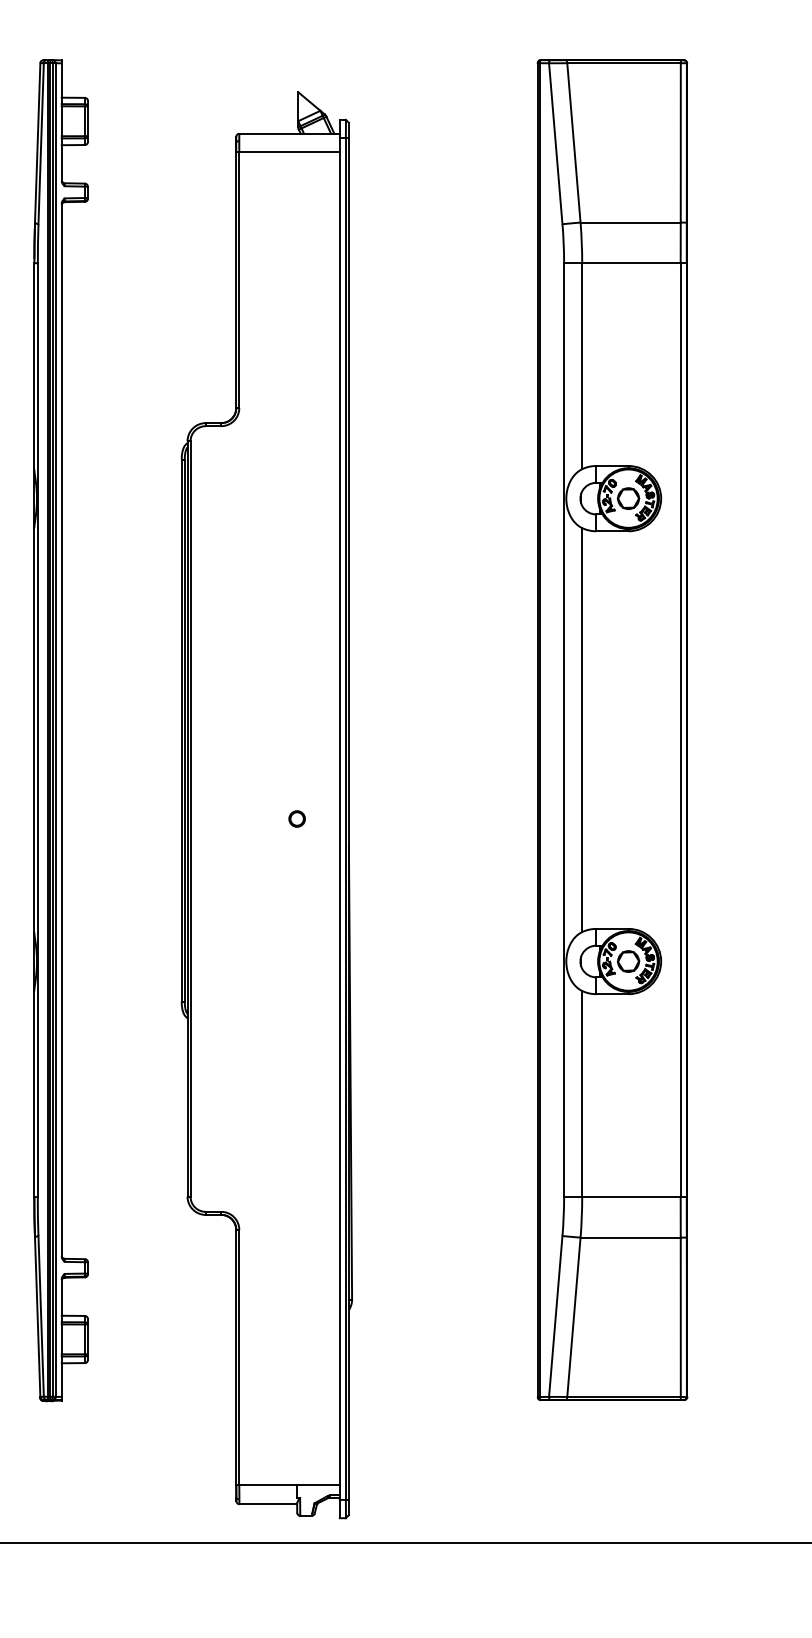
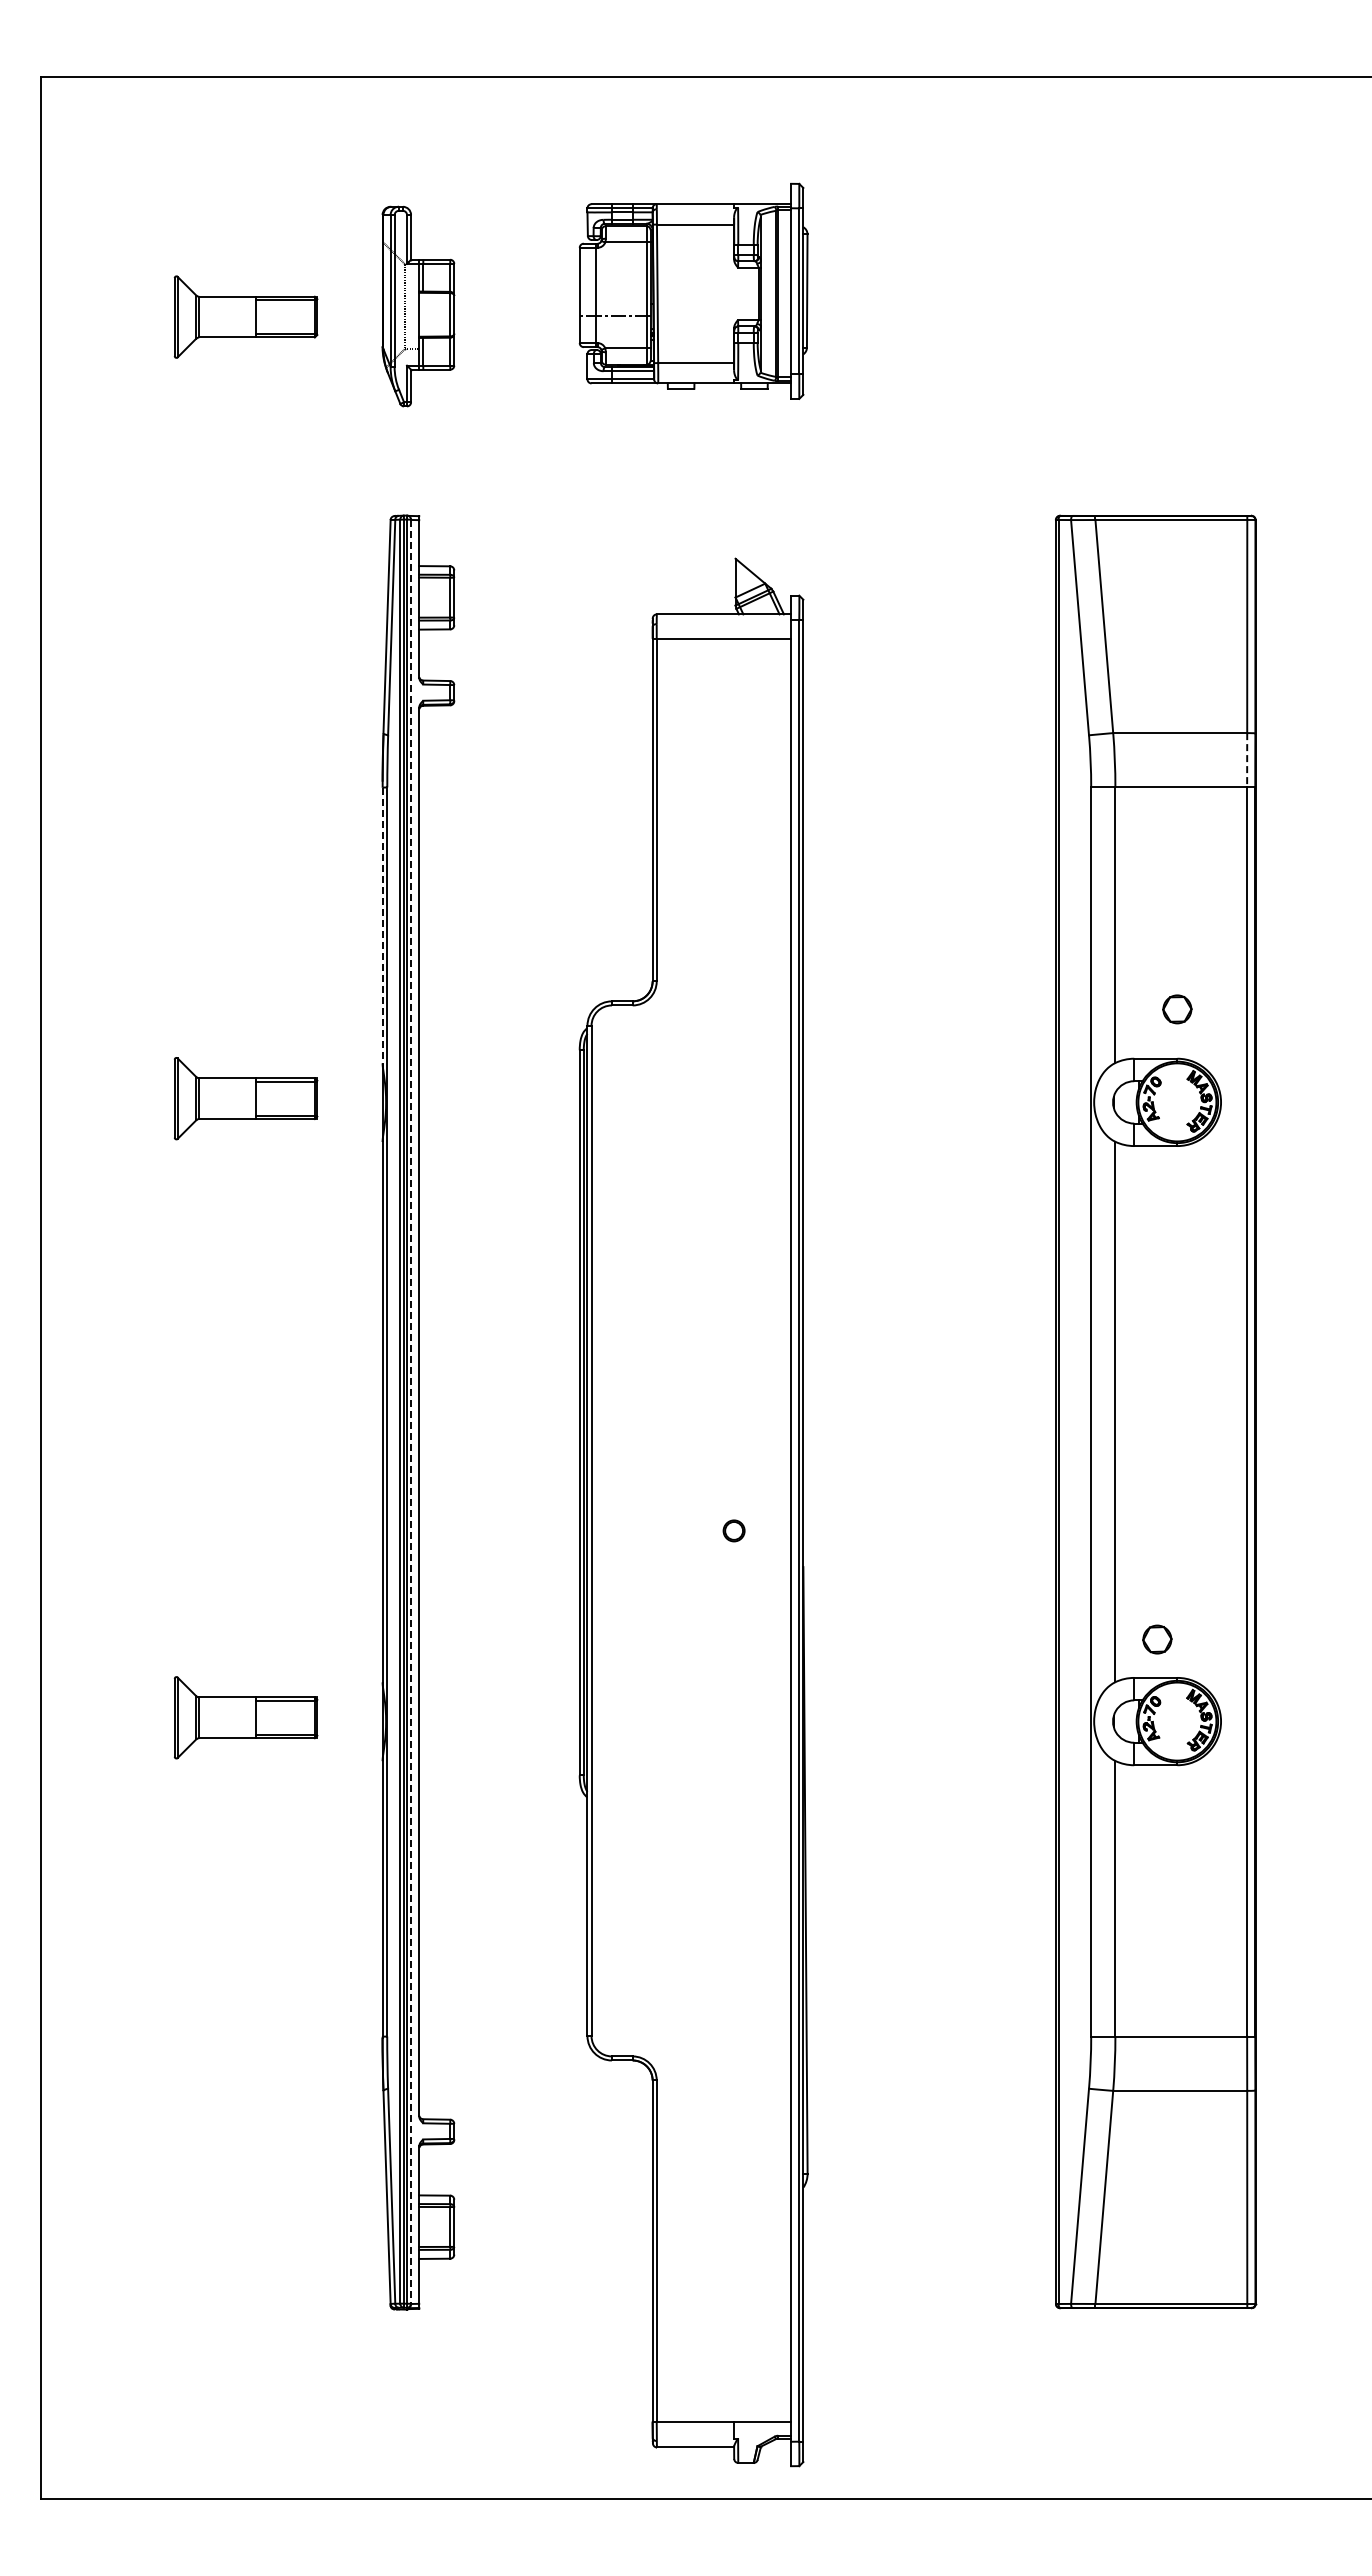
line: (680, 243) -> (1247, 760), solid -> dashed
line: (34, 366) -> (382, 925), solid -> dashed
circle: (628, 498) -> (1177, 1009), moved
line: (55, 730) -> (411, 1412), solid -> dashed
part: (628, 961) -> (1157, 1639), moved

